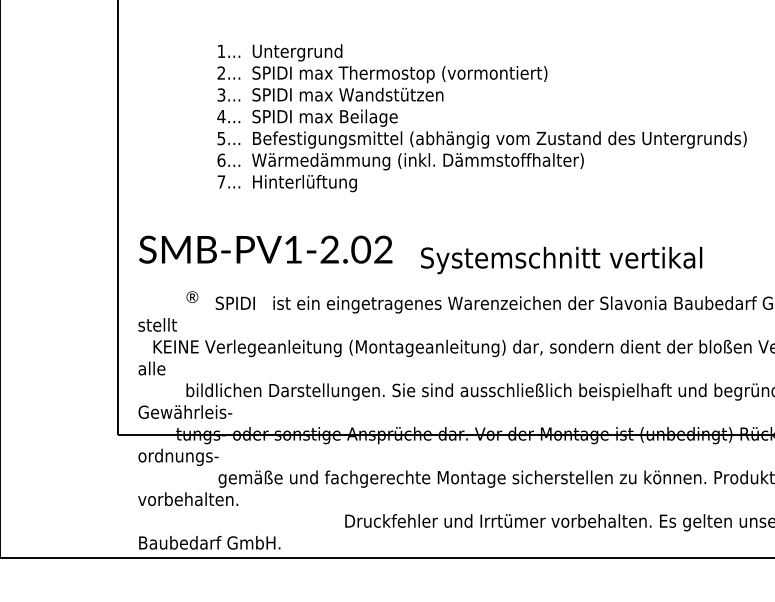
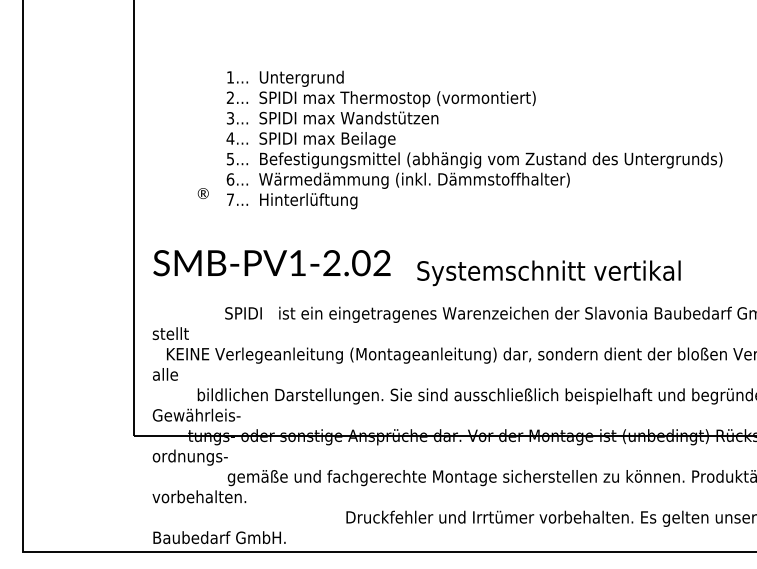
text: (191, 297) -> (202, 193), moved

